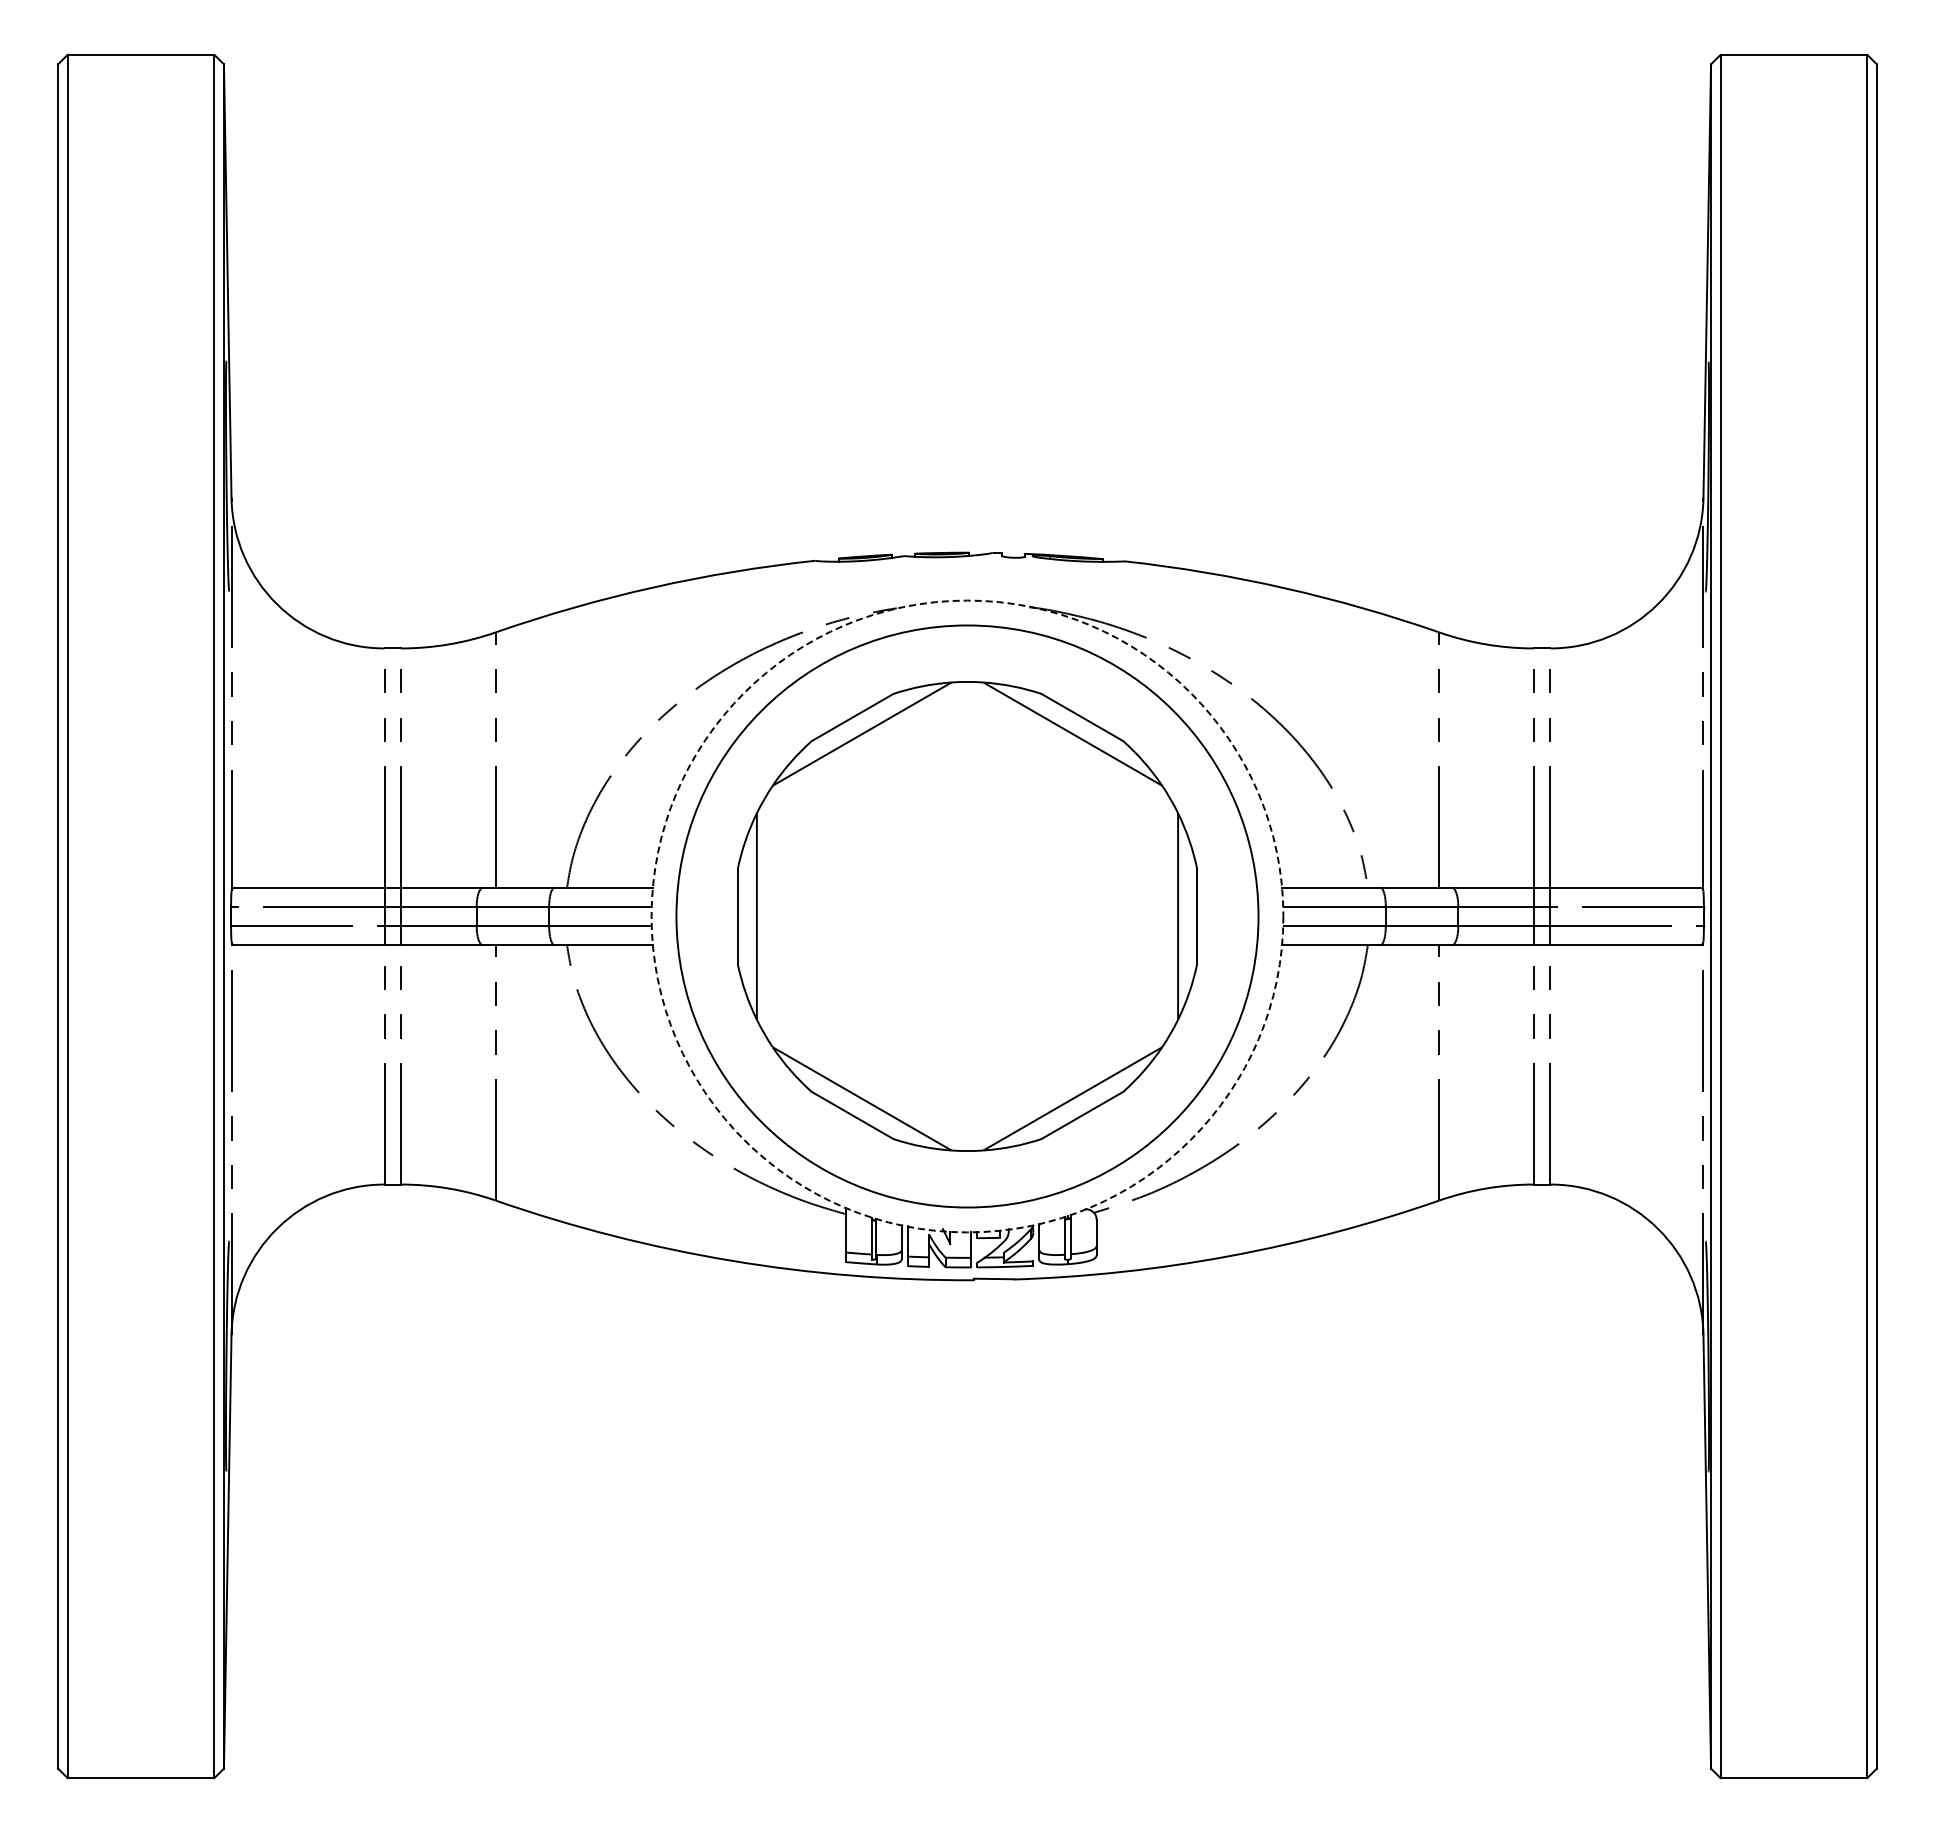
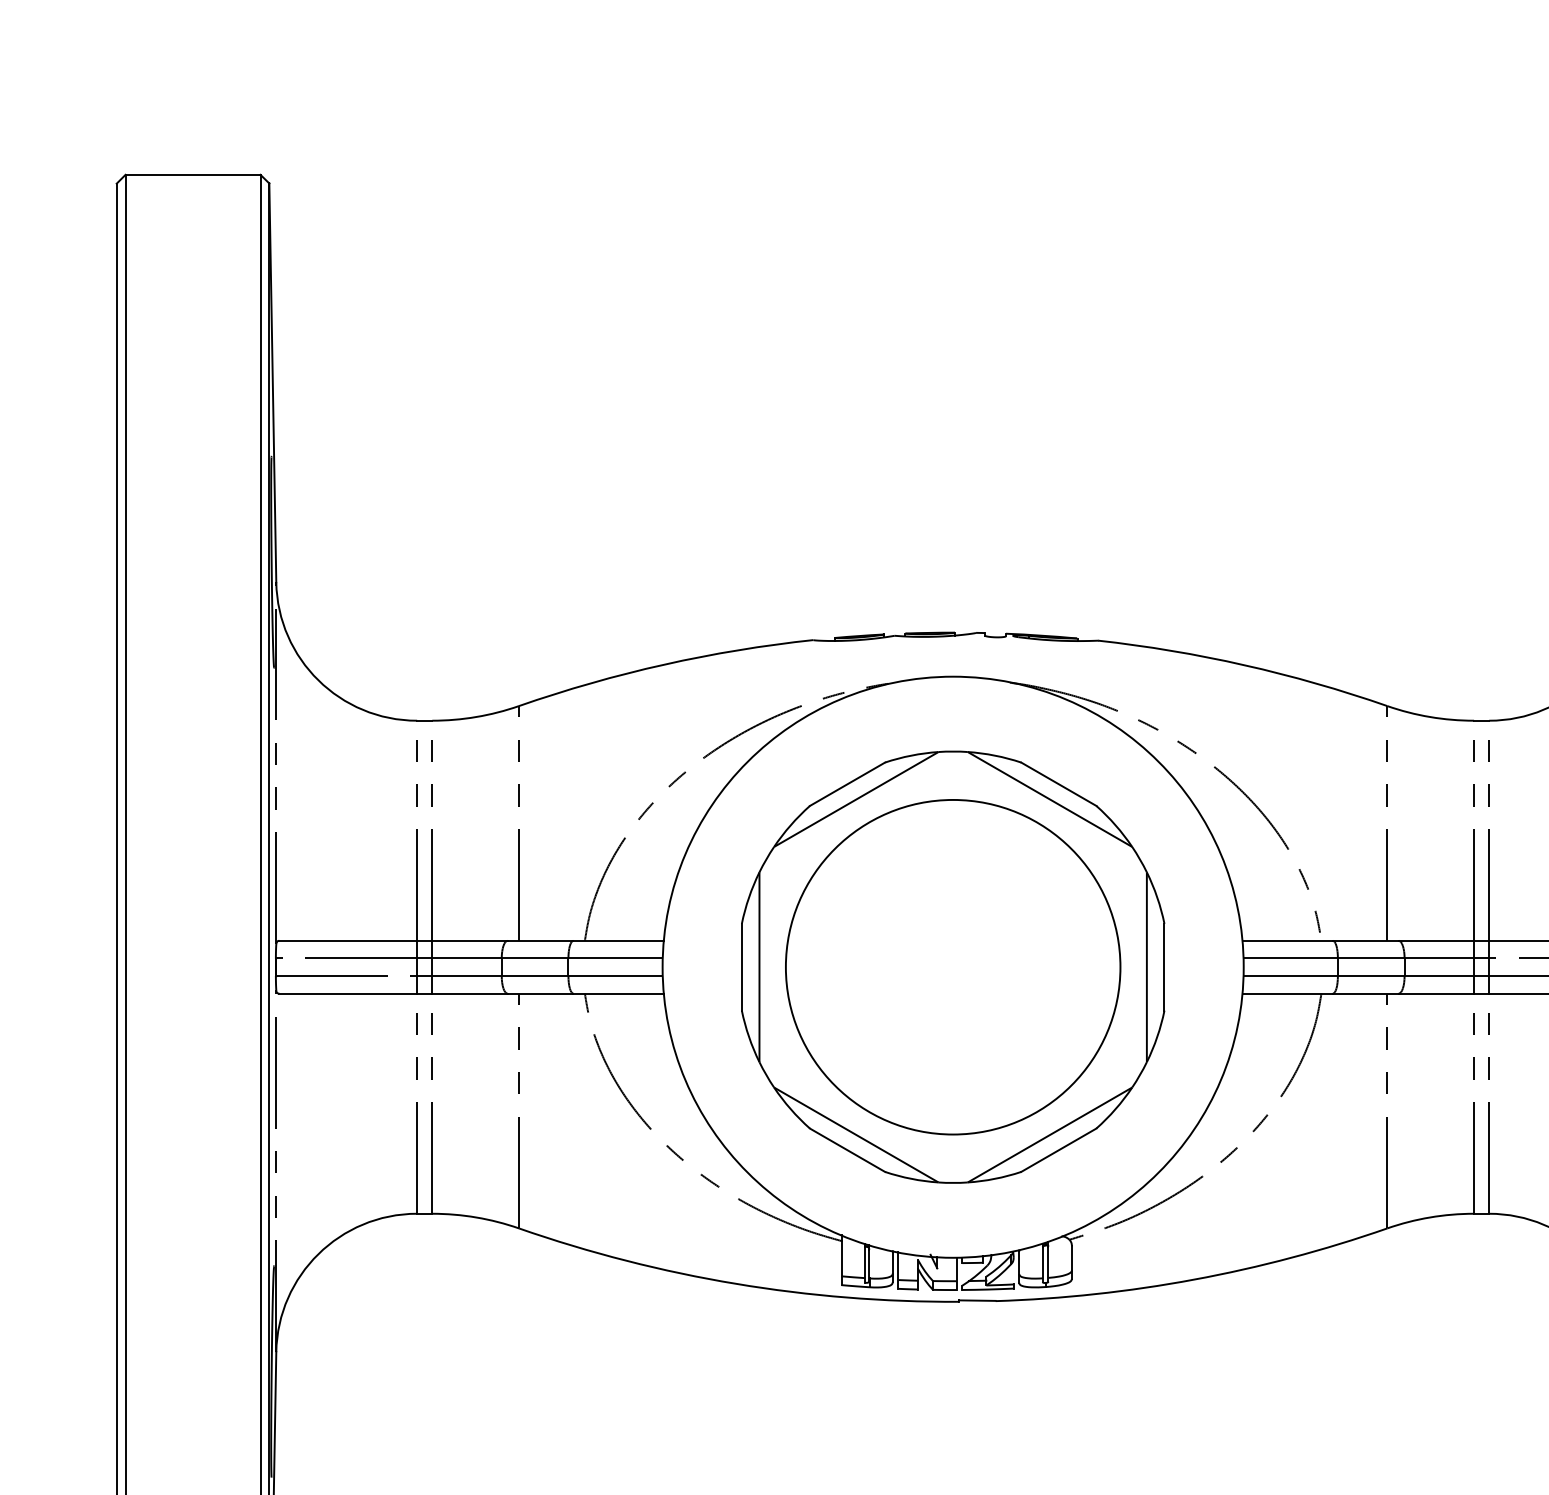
circle: (967, 916) -> (953, 967), dashed -> solid
circle: (967, 916) -> (953, 967), size x0.62

